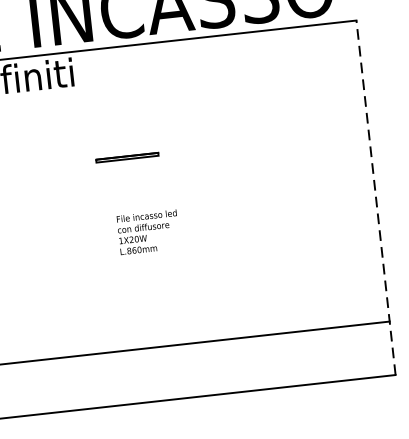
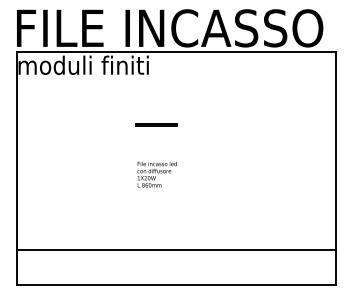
line: (126, 157) -> (156, 124), moved
line: (376, 197) -> (336, 168), dashed -> solid
text: (147, 232) -> (156, 174), moved

